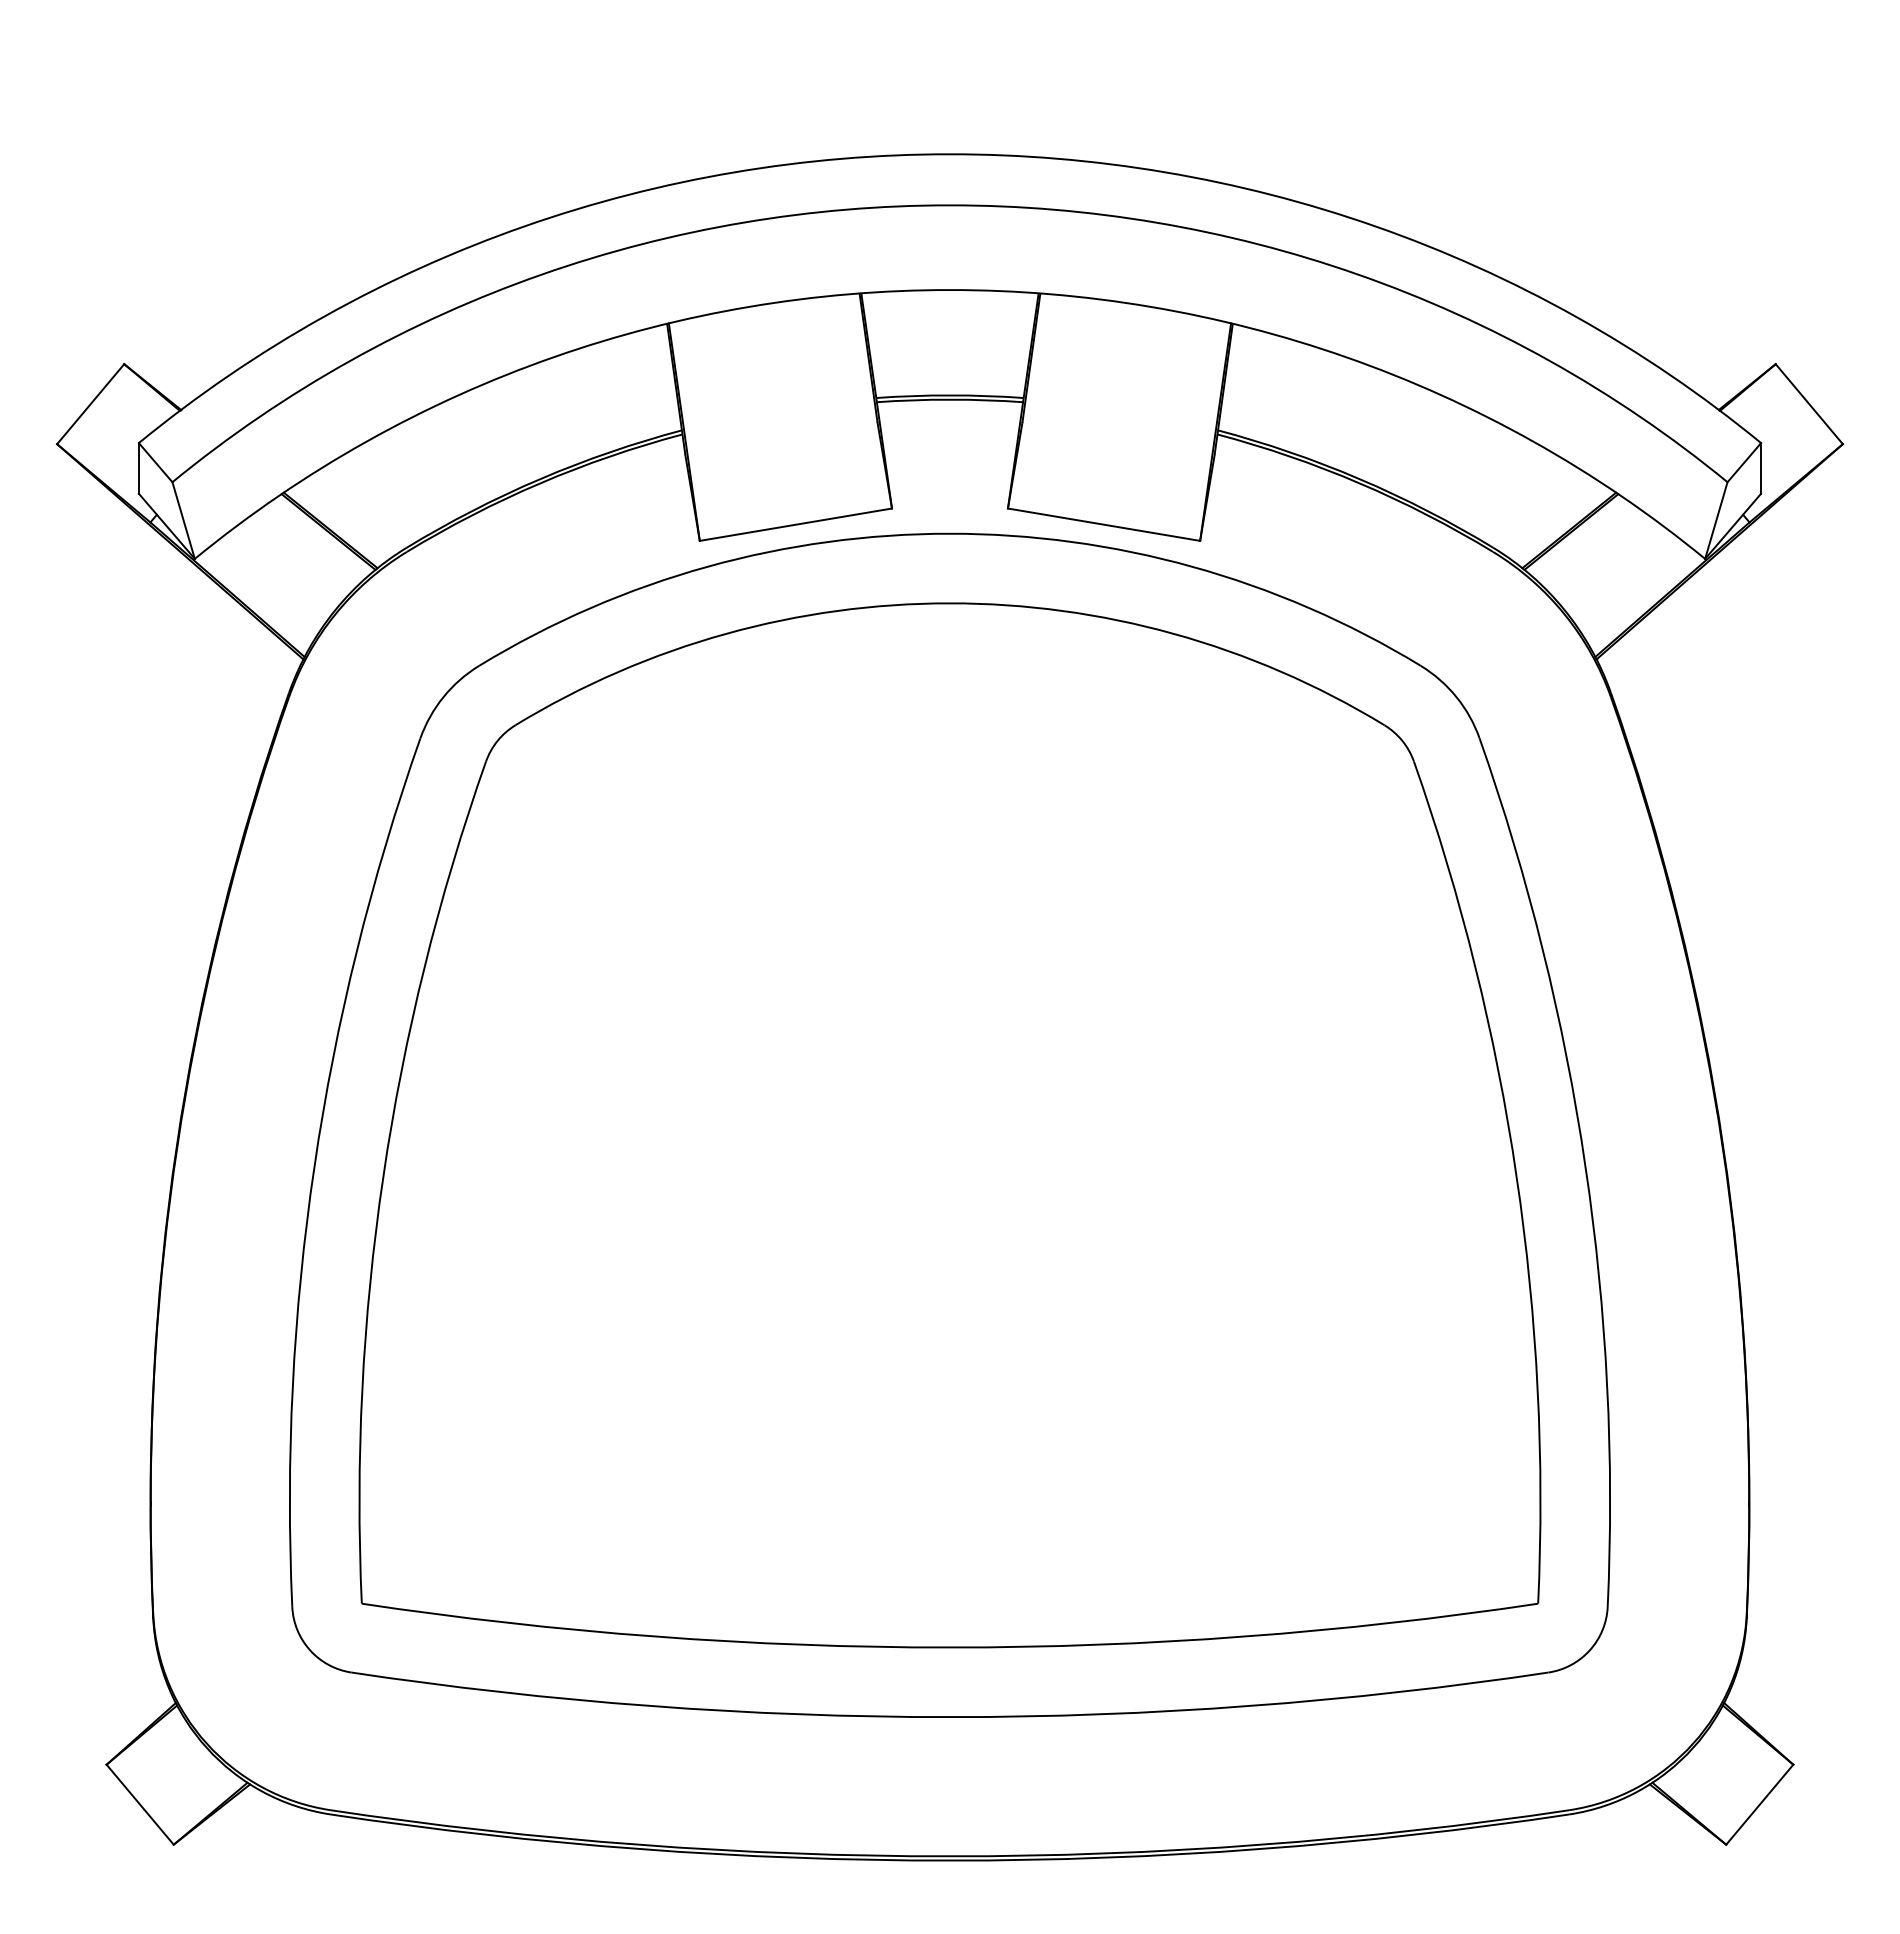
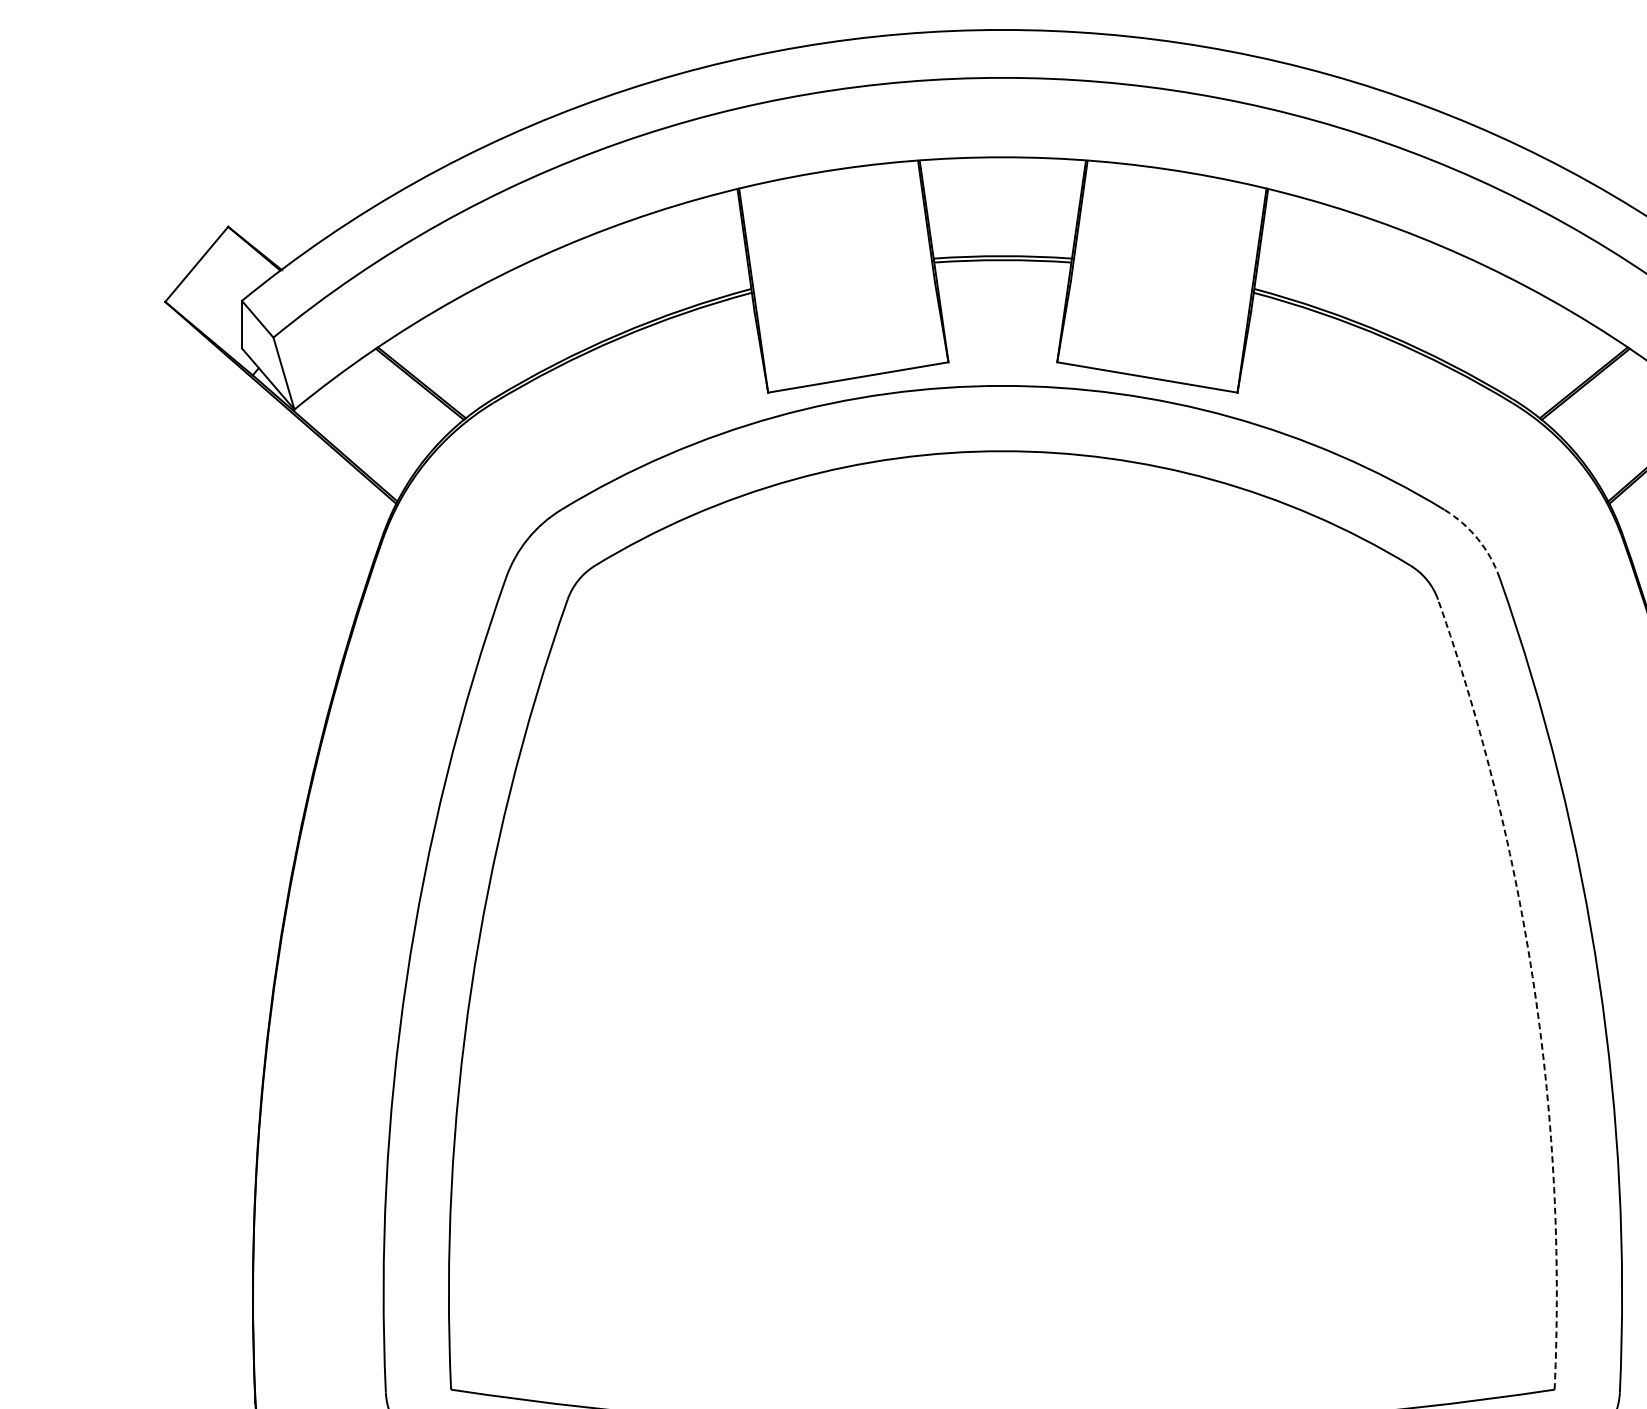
arc: (1456, 697) -> (1478, 539), solid -> dashed
arc: (1516, 1176) -> (1534, 988), solid -> dashed

